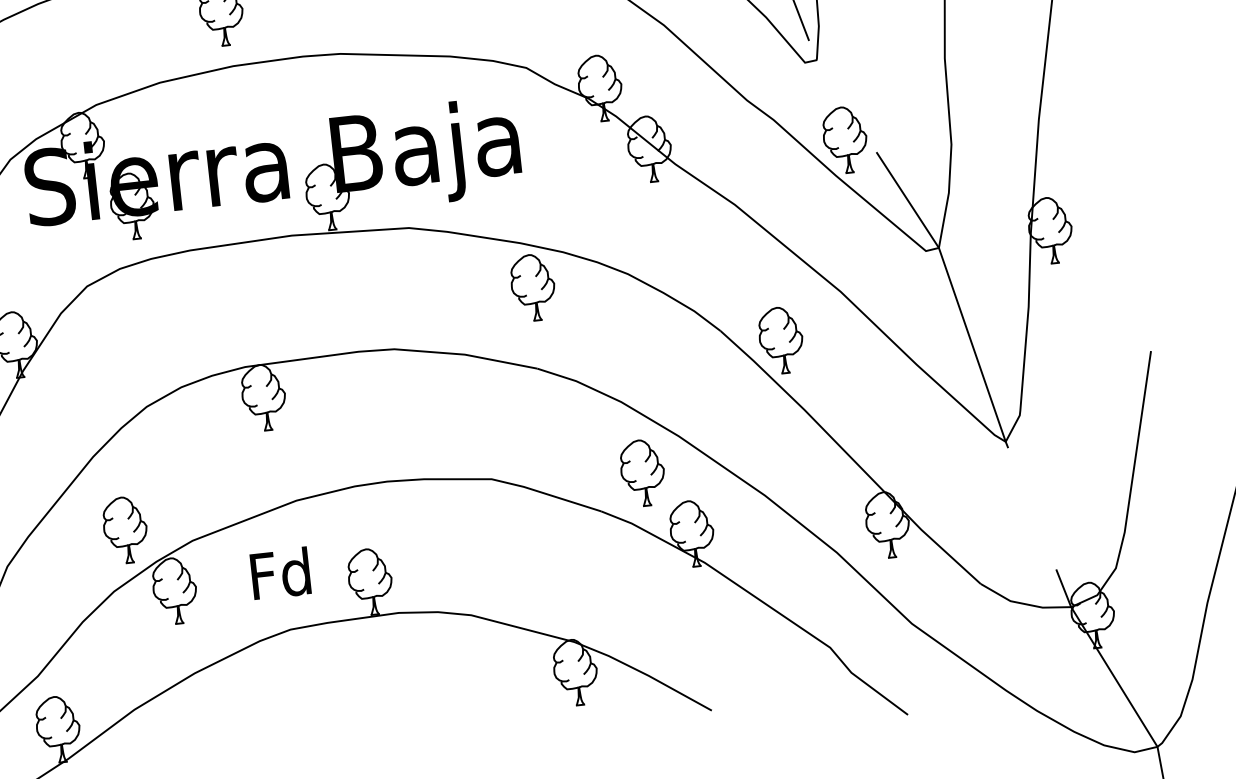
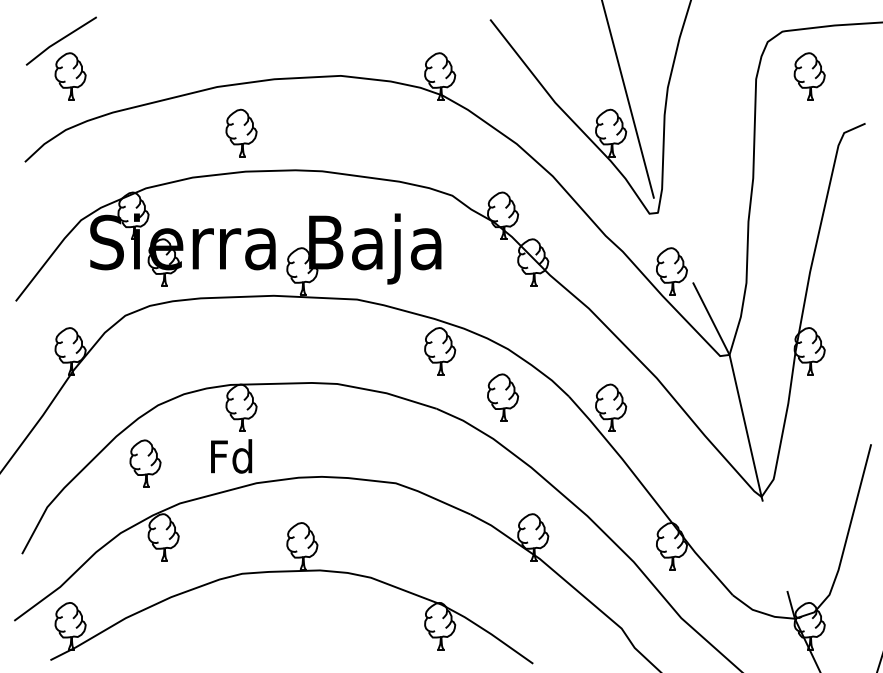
part: (643, 472) -> (503, 397), moved
part: (125, 529) -> (145, 463), moved
text: (280, 573) -> (231, 456), moved

